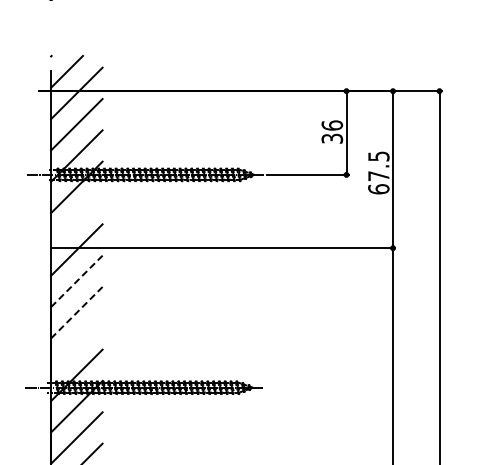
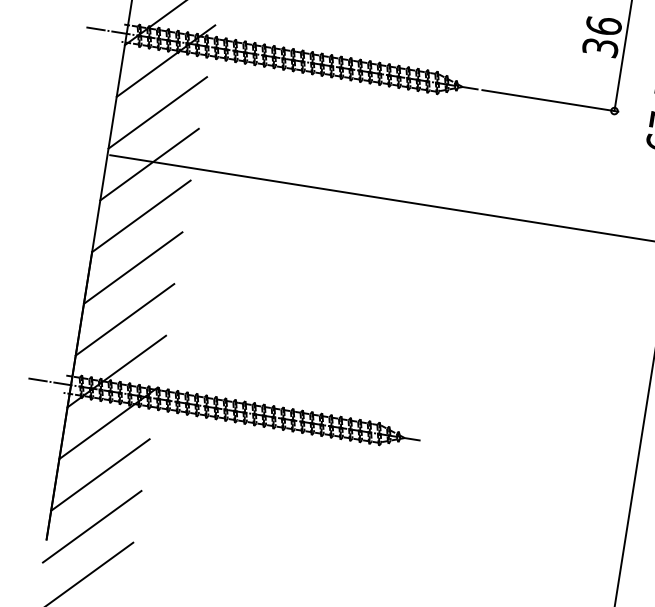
line: (76, 218) -> (157, 112), added
line: (77, 281) -> (142, 216), dashed -> solid
line: (77, 312) -> (134, 267), dashed -> solid
line: (76, 343) -> (124, 318), added

